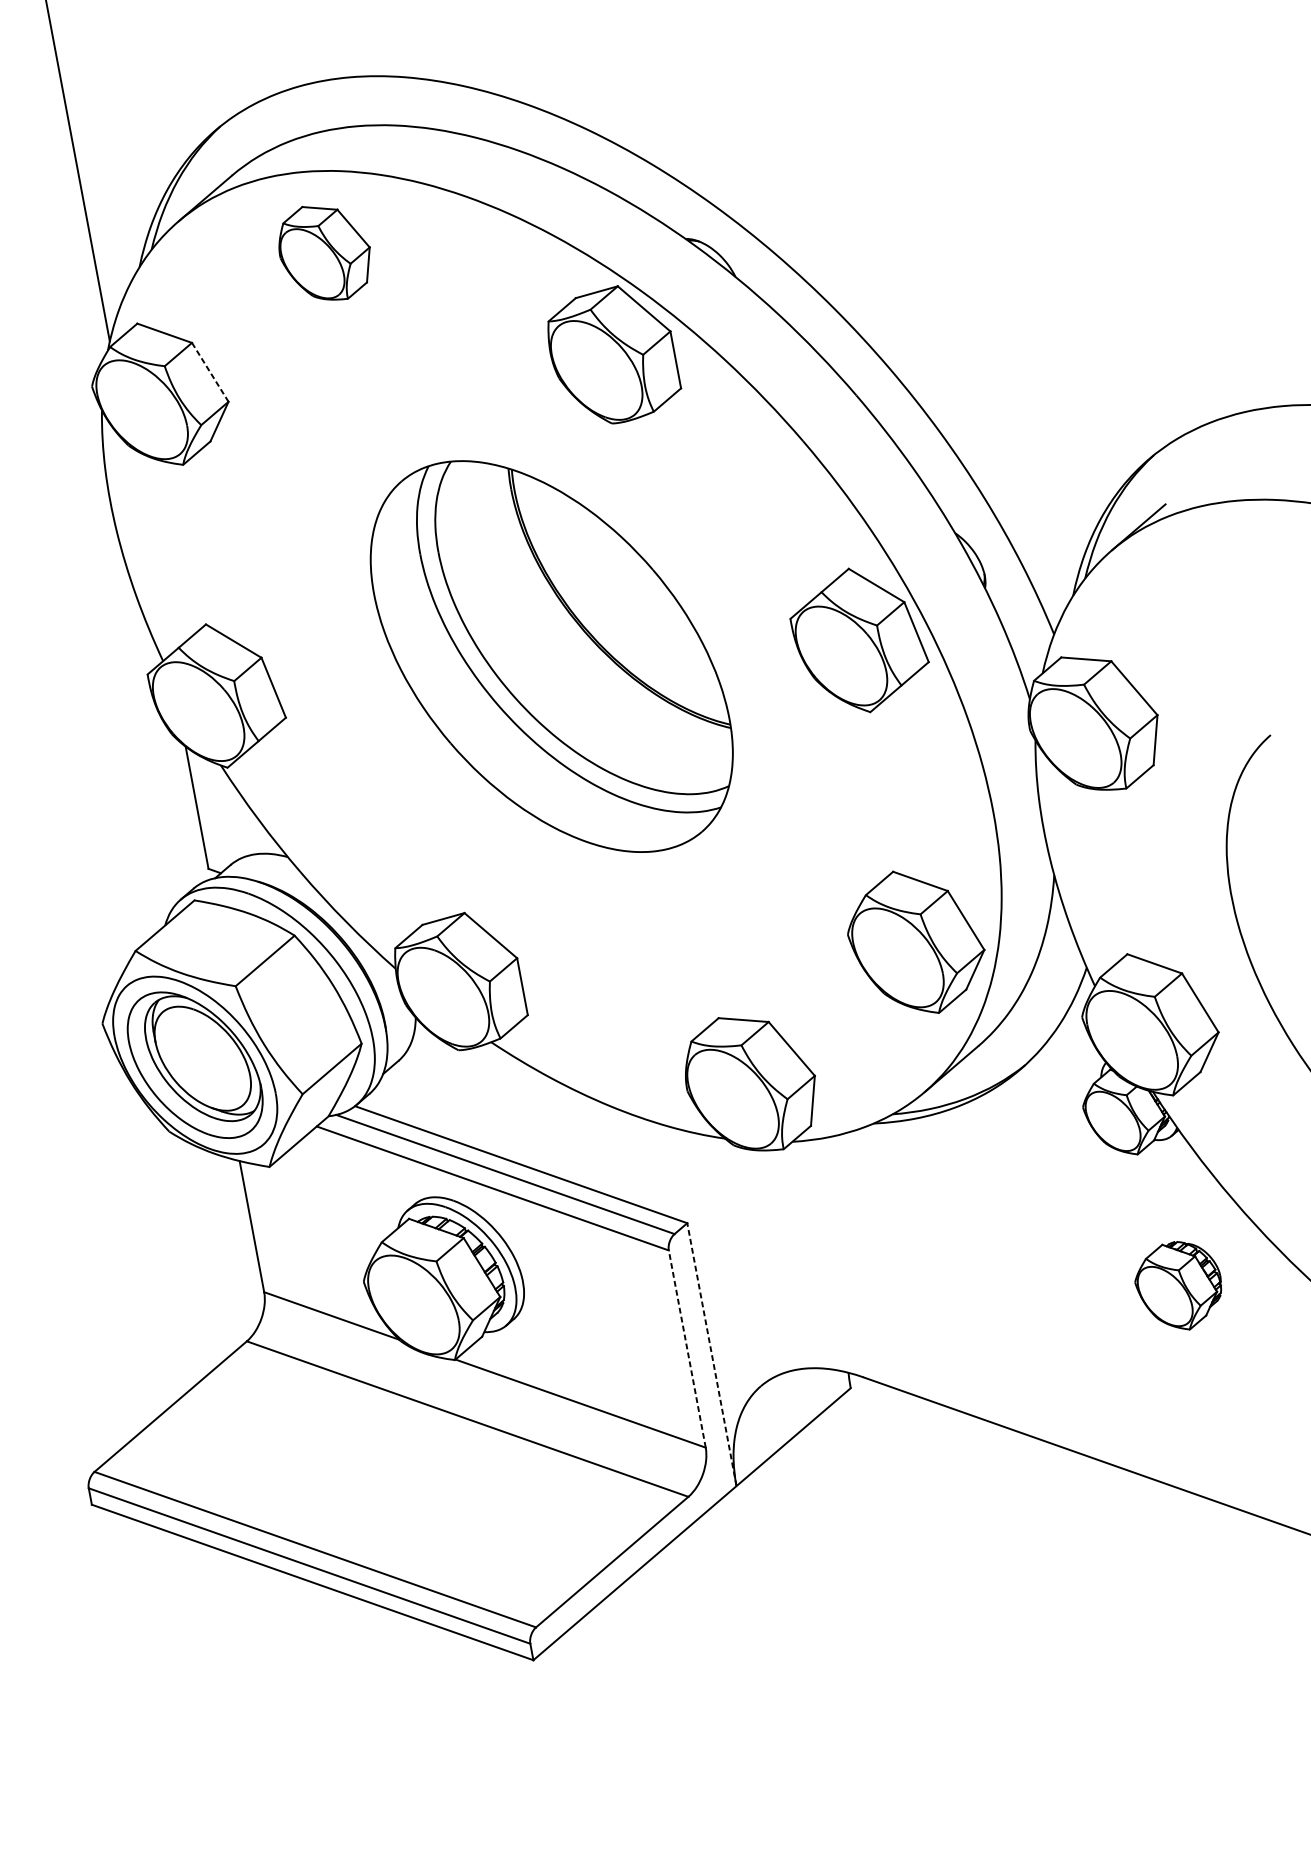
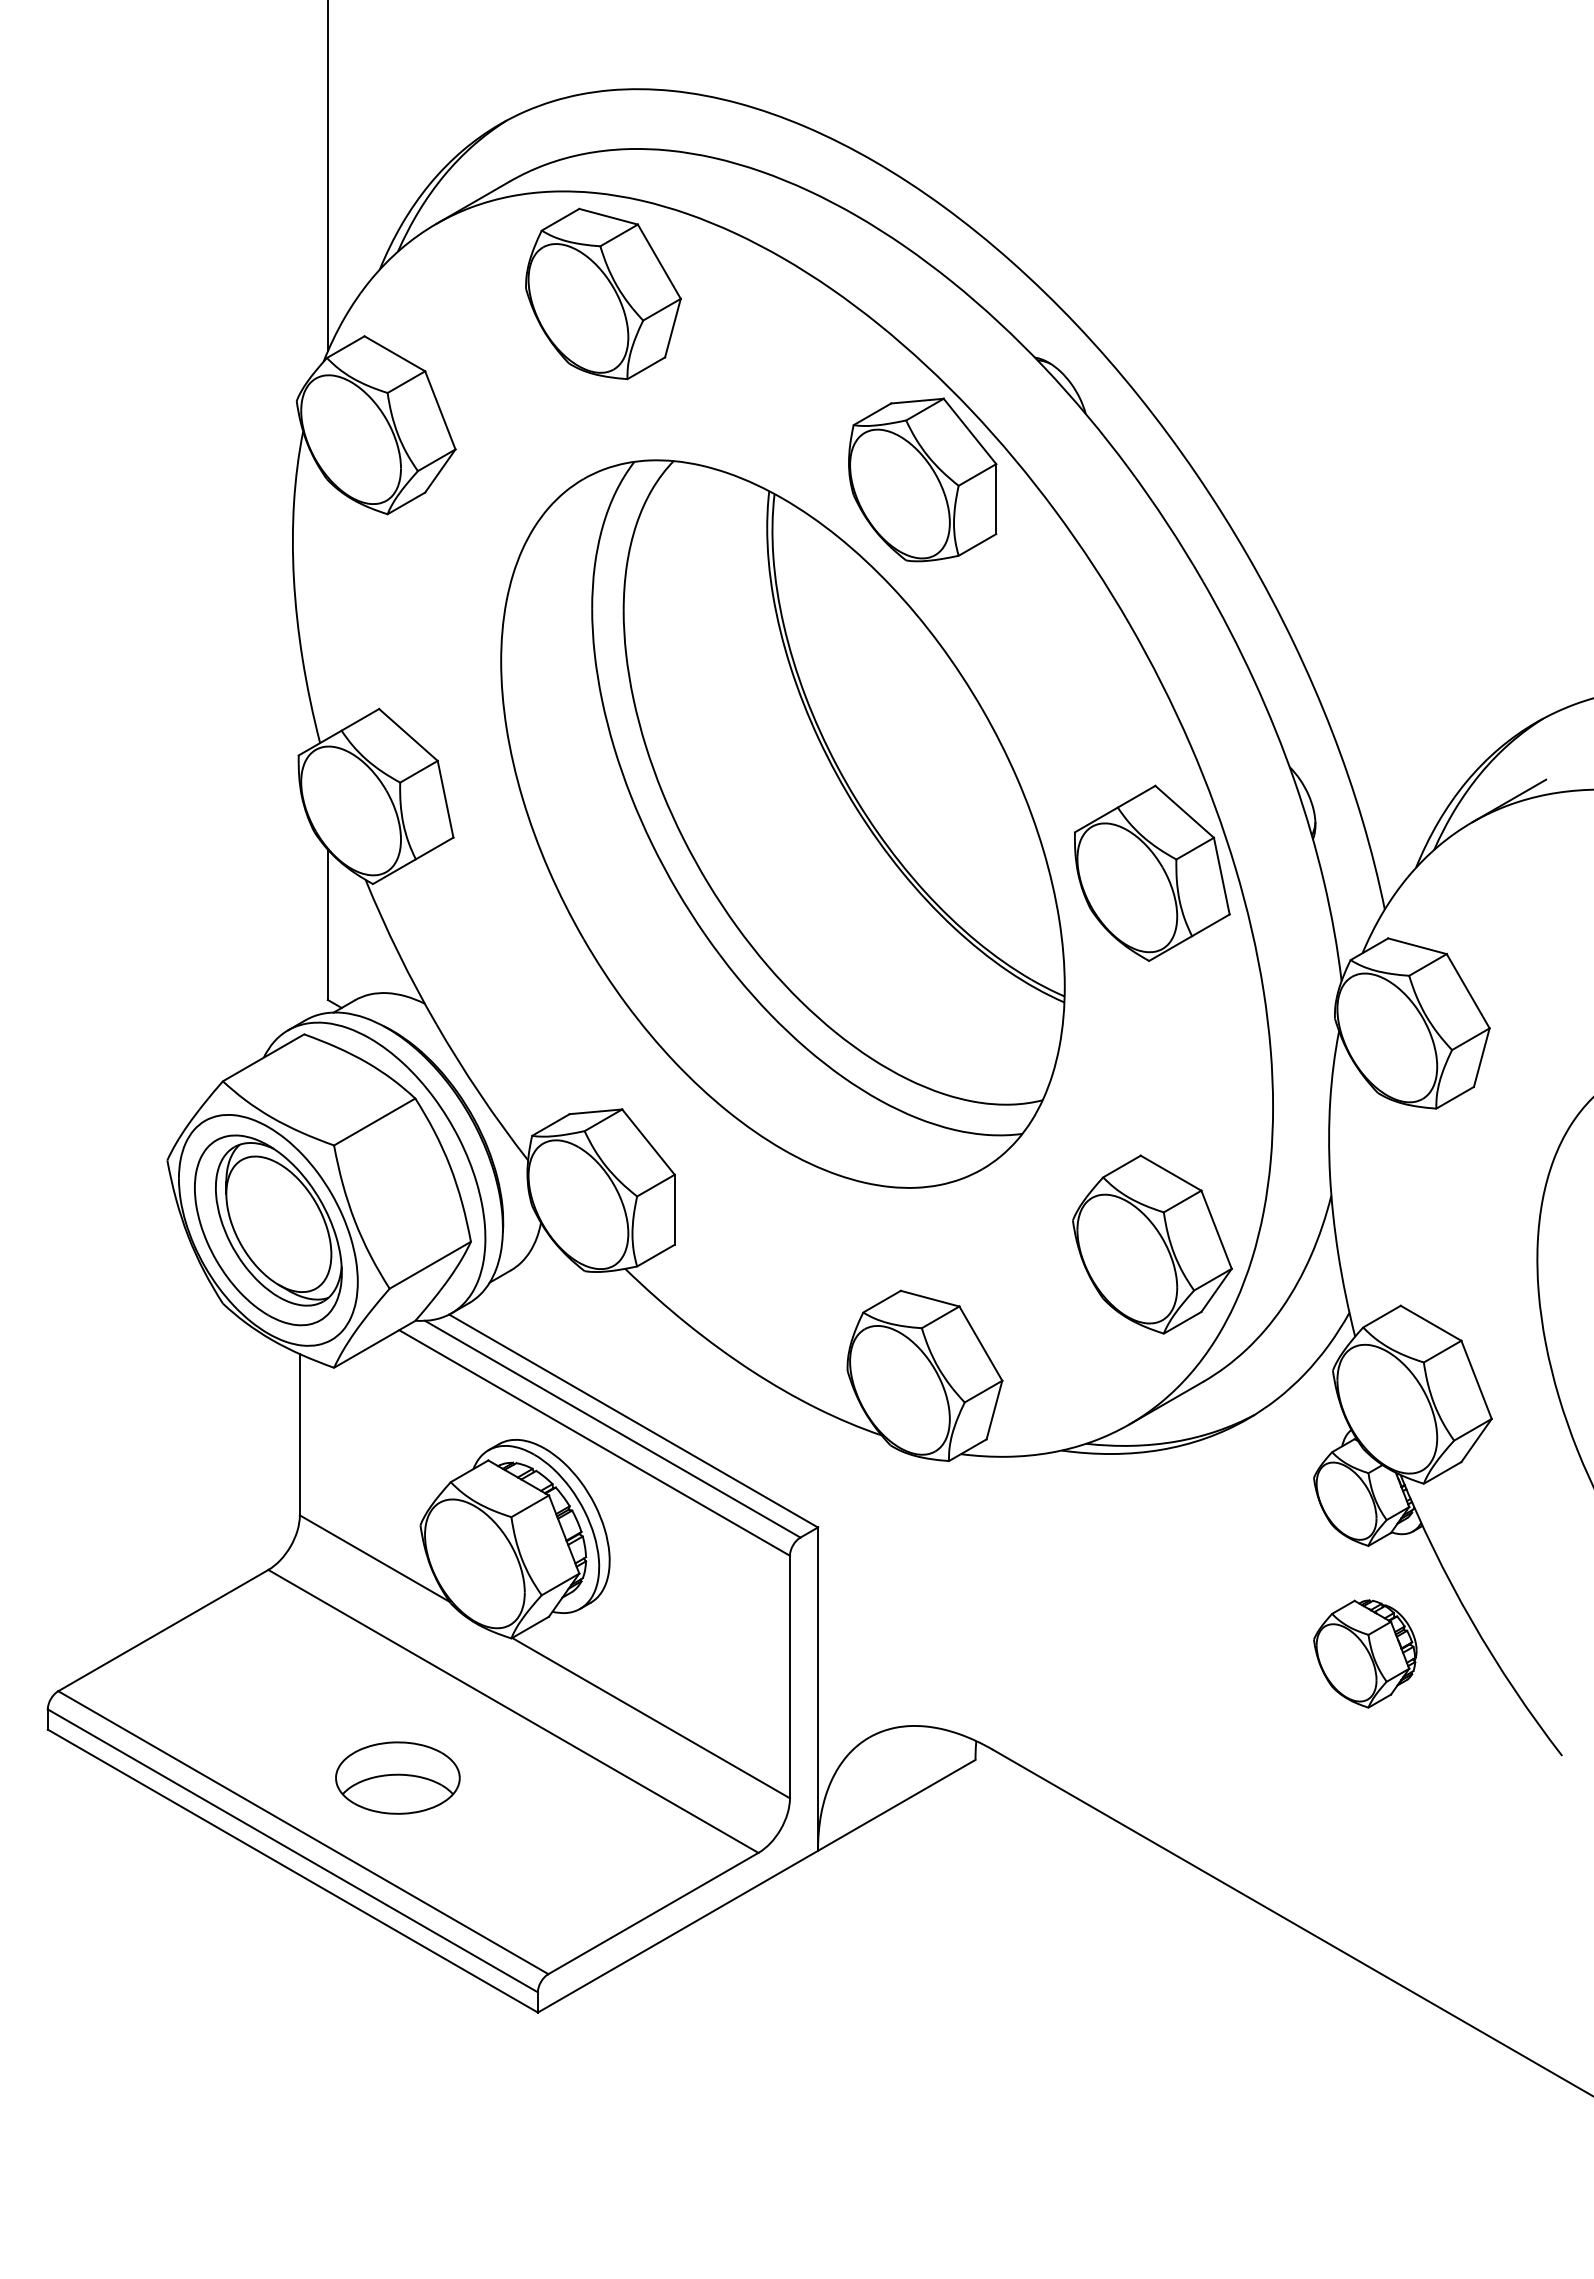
part: (325, 252) -> (603, 293), size x1.43
line: (210, 372) -> (440, 410), dashed -> solid
part: (551, 656) -> (782, 823), size x1.43
part: (1179, 1286) -> (1365, 1653), moved
line: (686, 1348) -> (789, 1676), dashed -> solid
line: (711, 1354) -> (817, 1689), dashed -> solid
part: (383, 1490) -> (397, 1777), added

